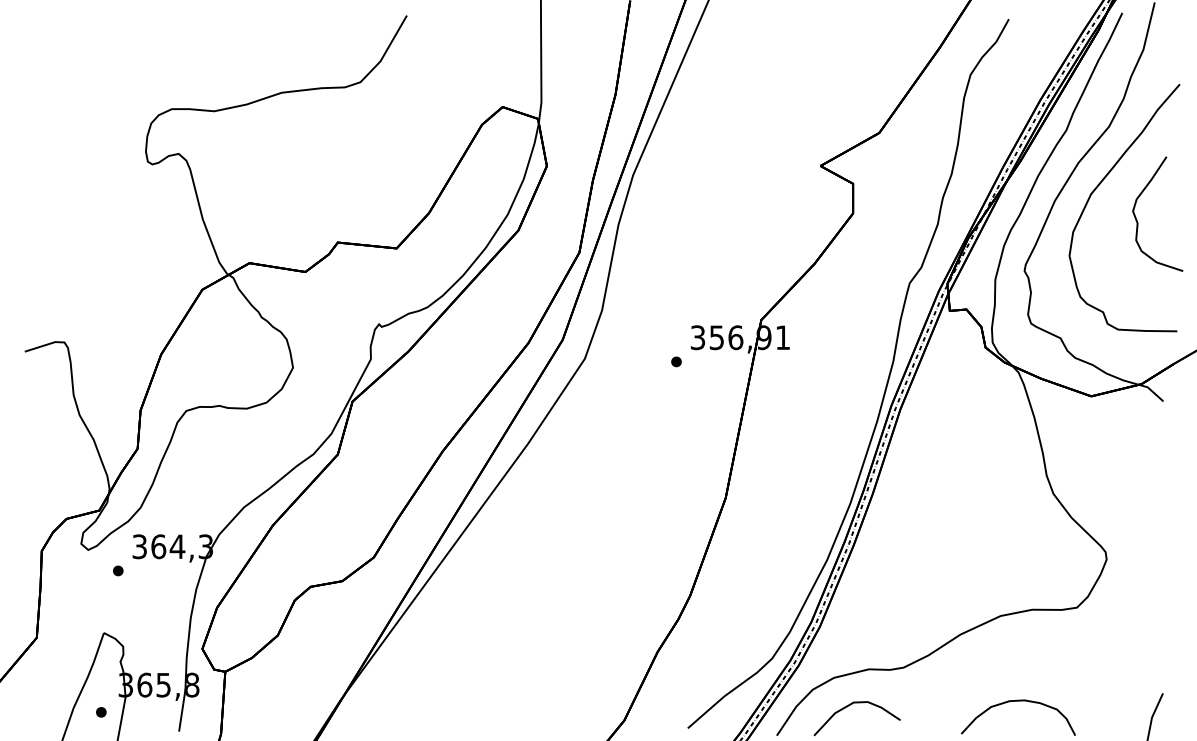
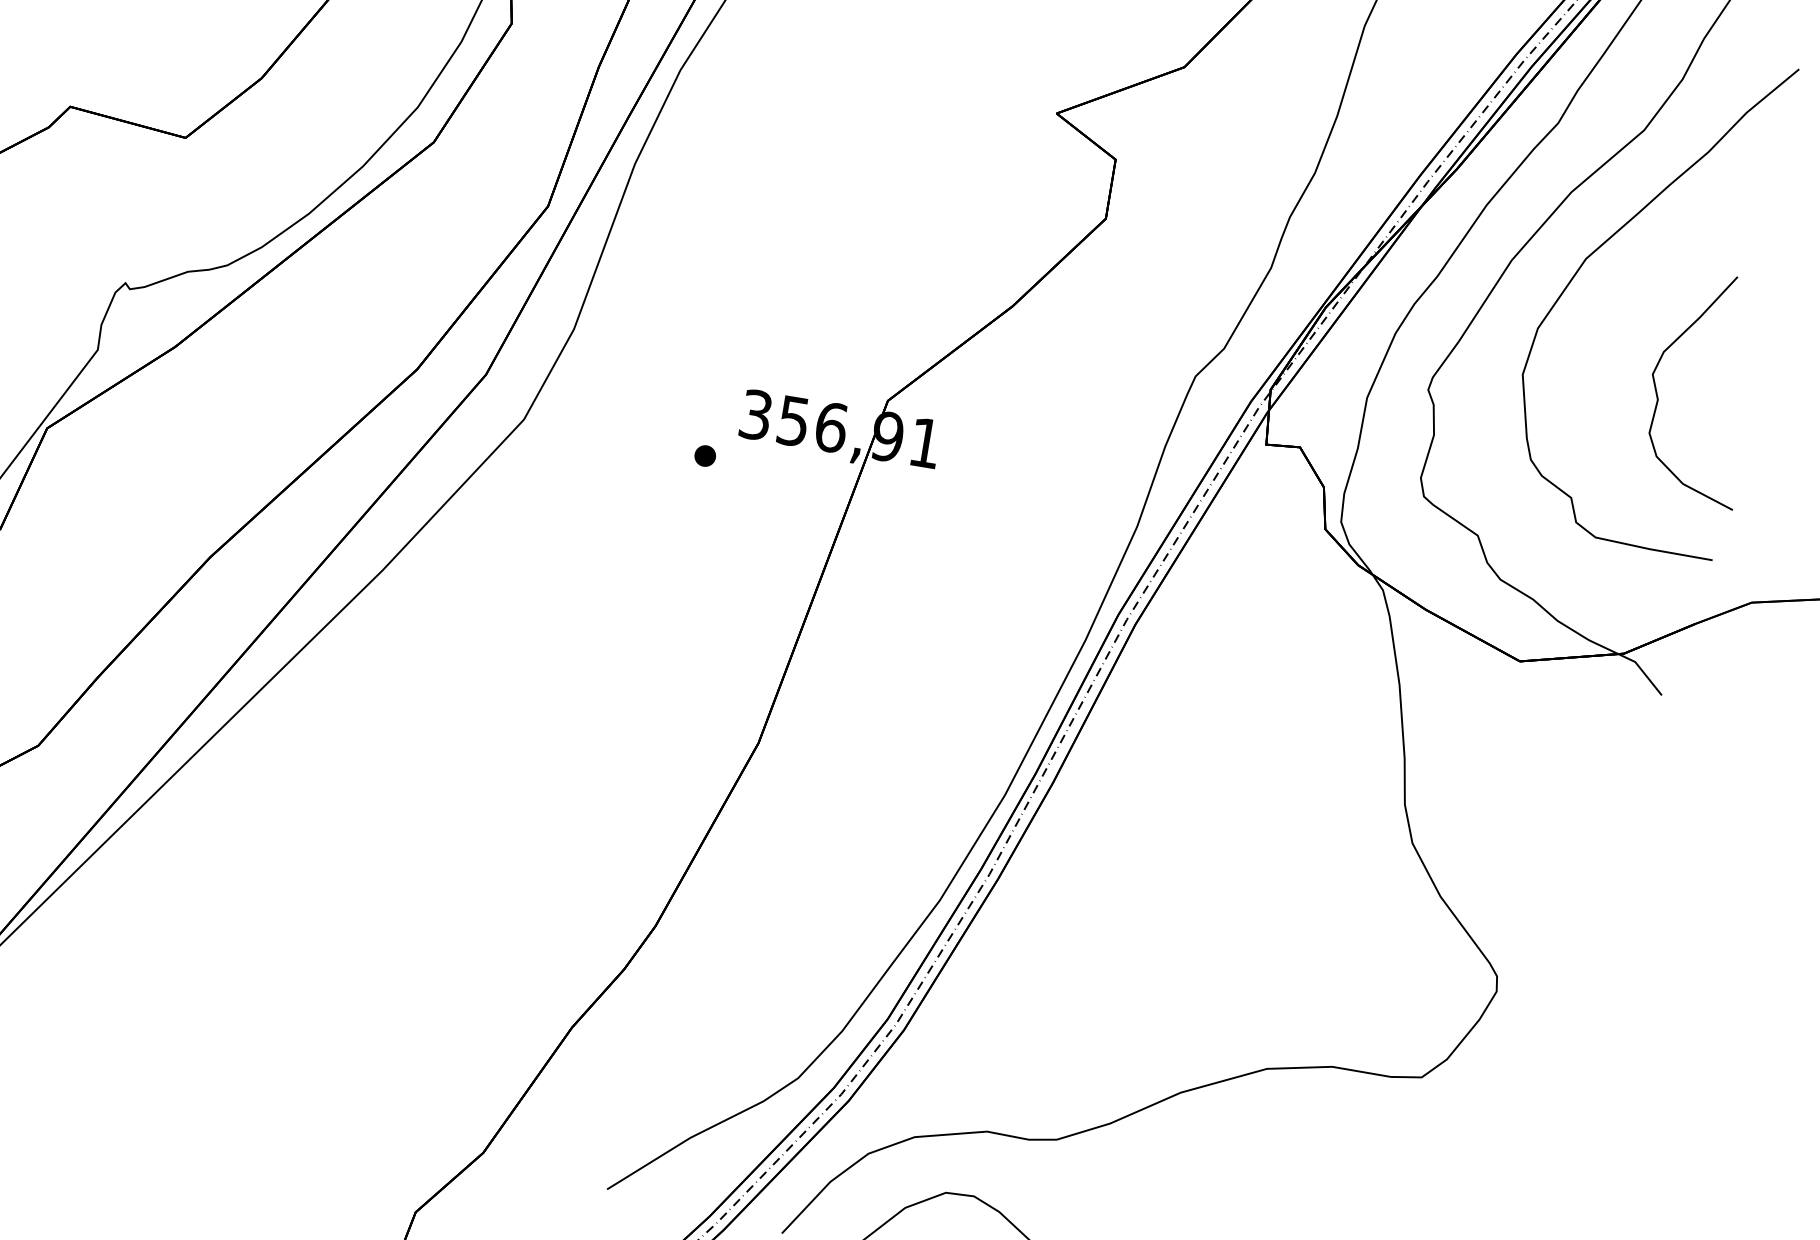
curve: (1137, 219) -> (1658, 392), moved

